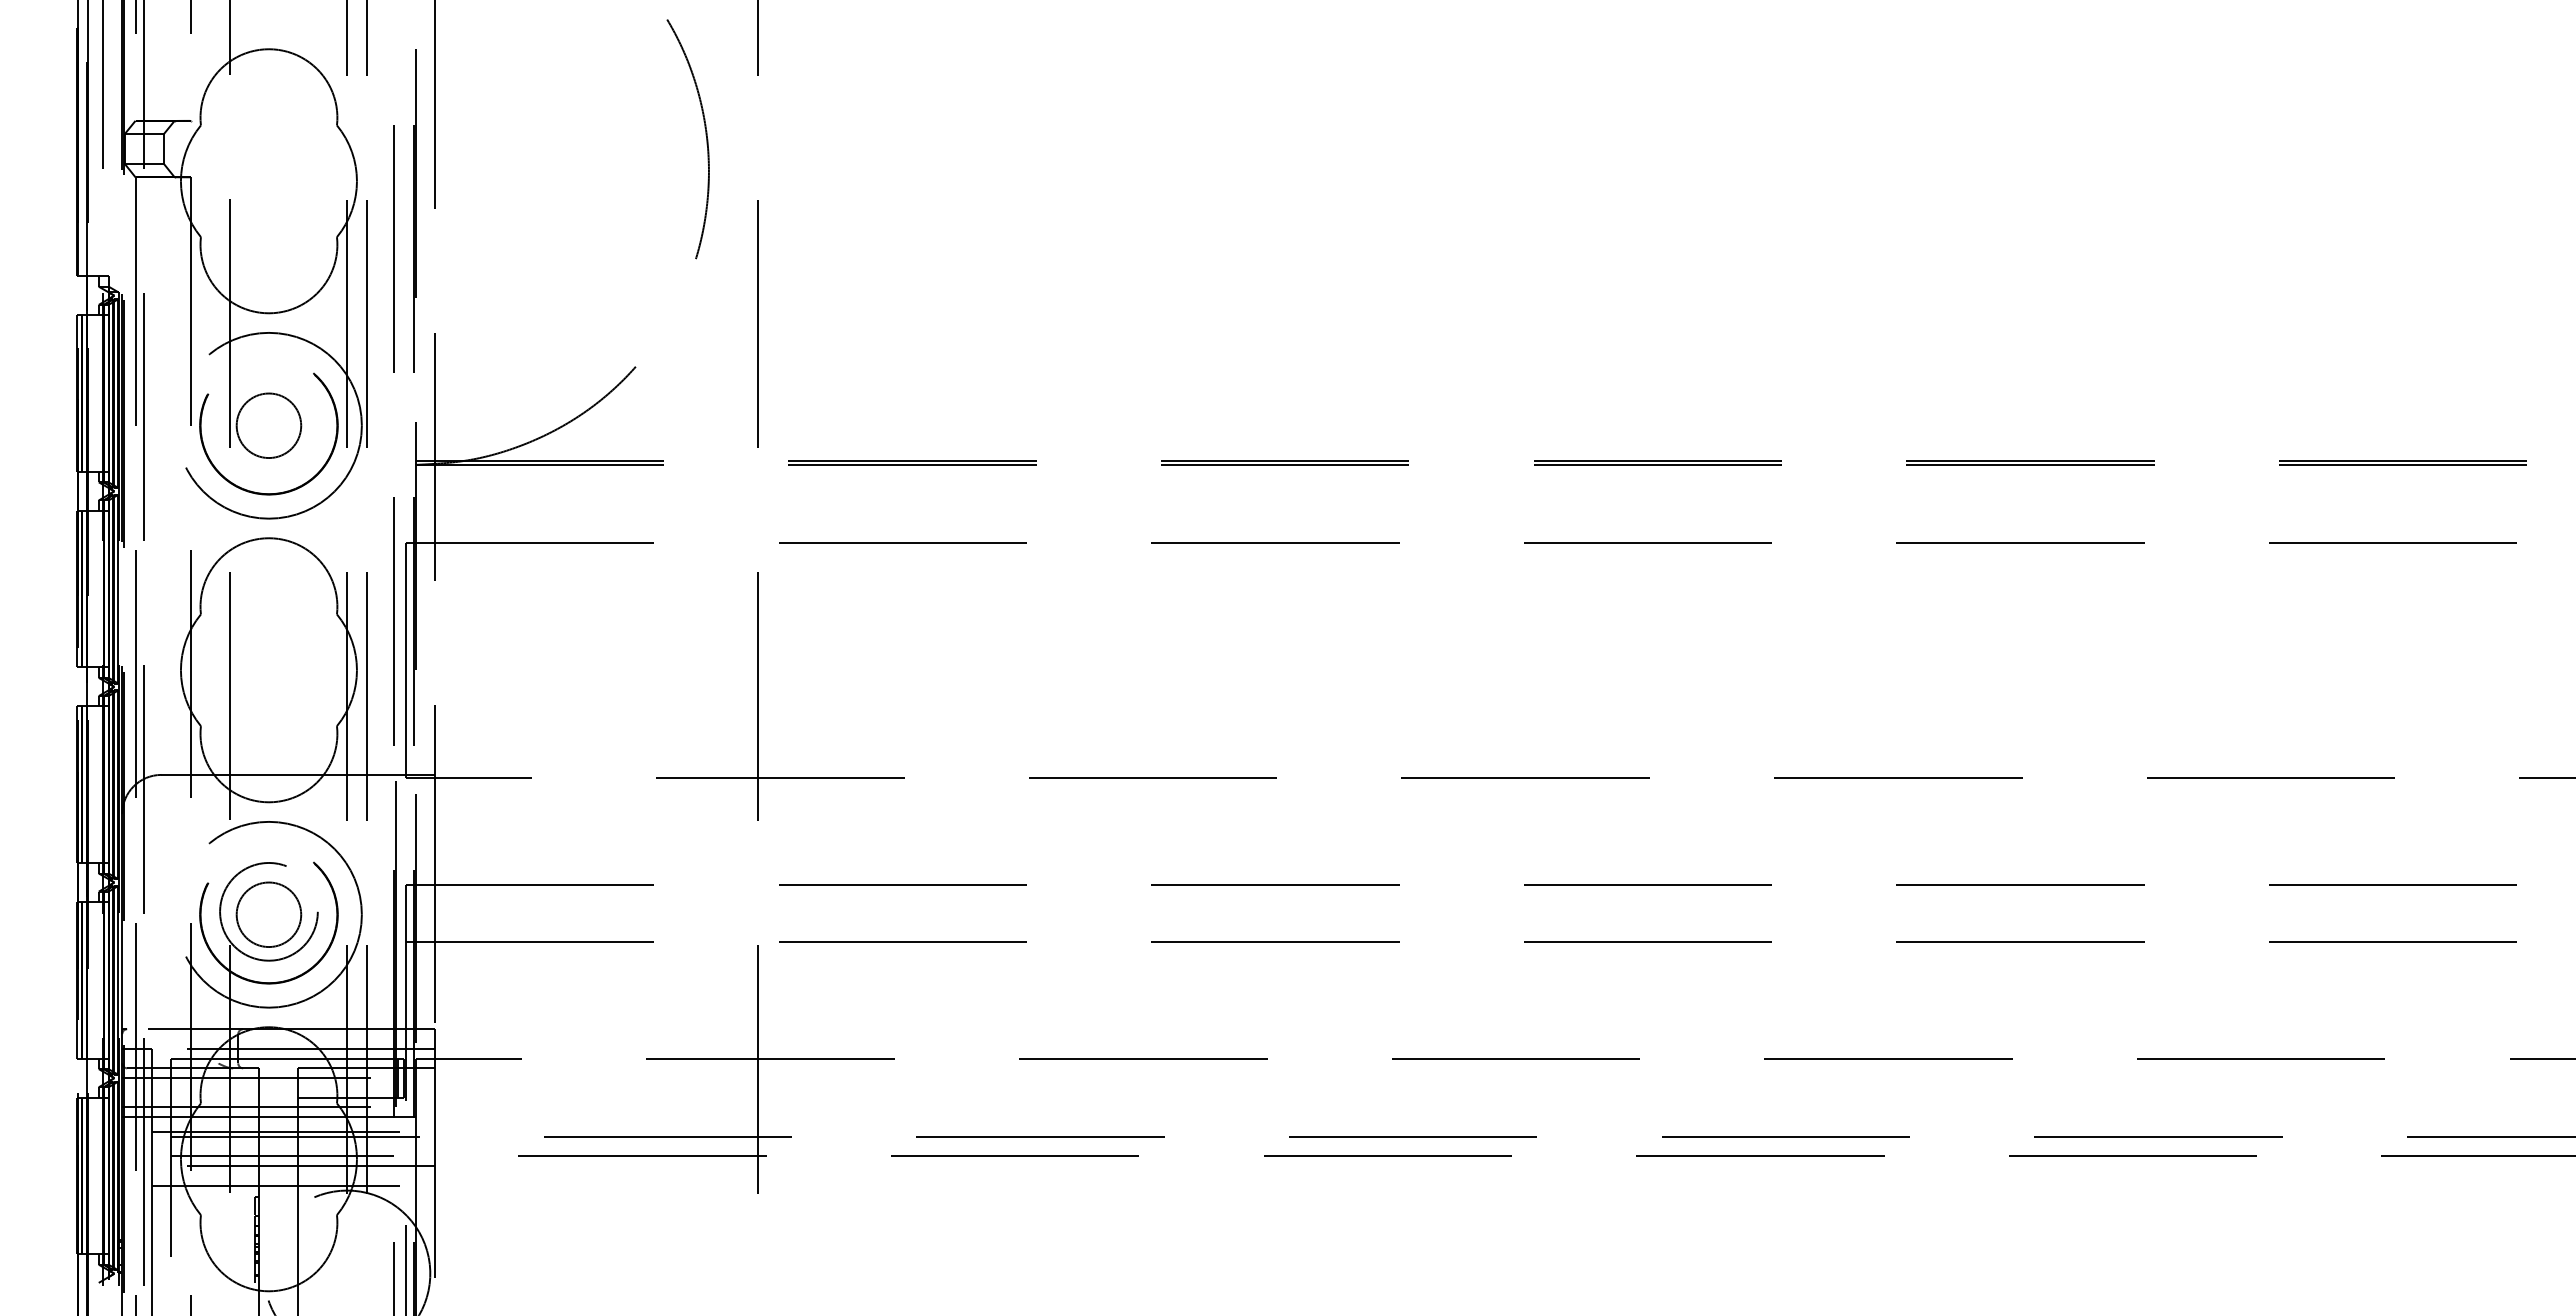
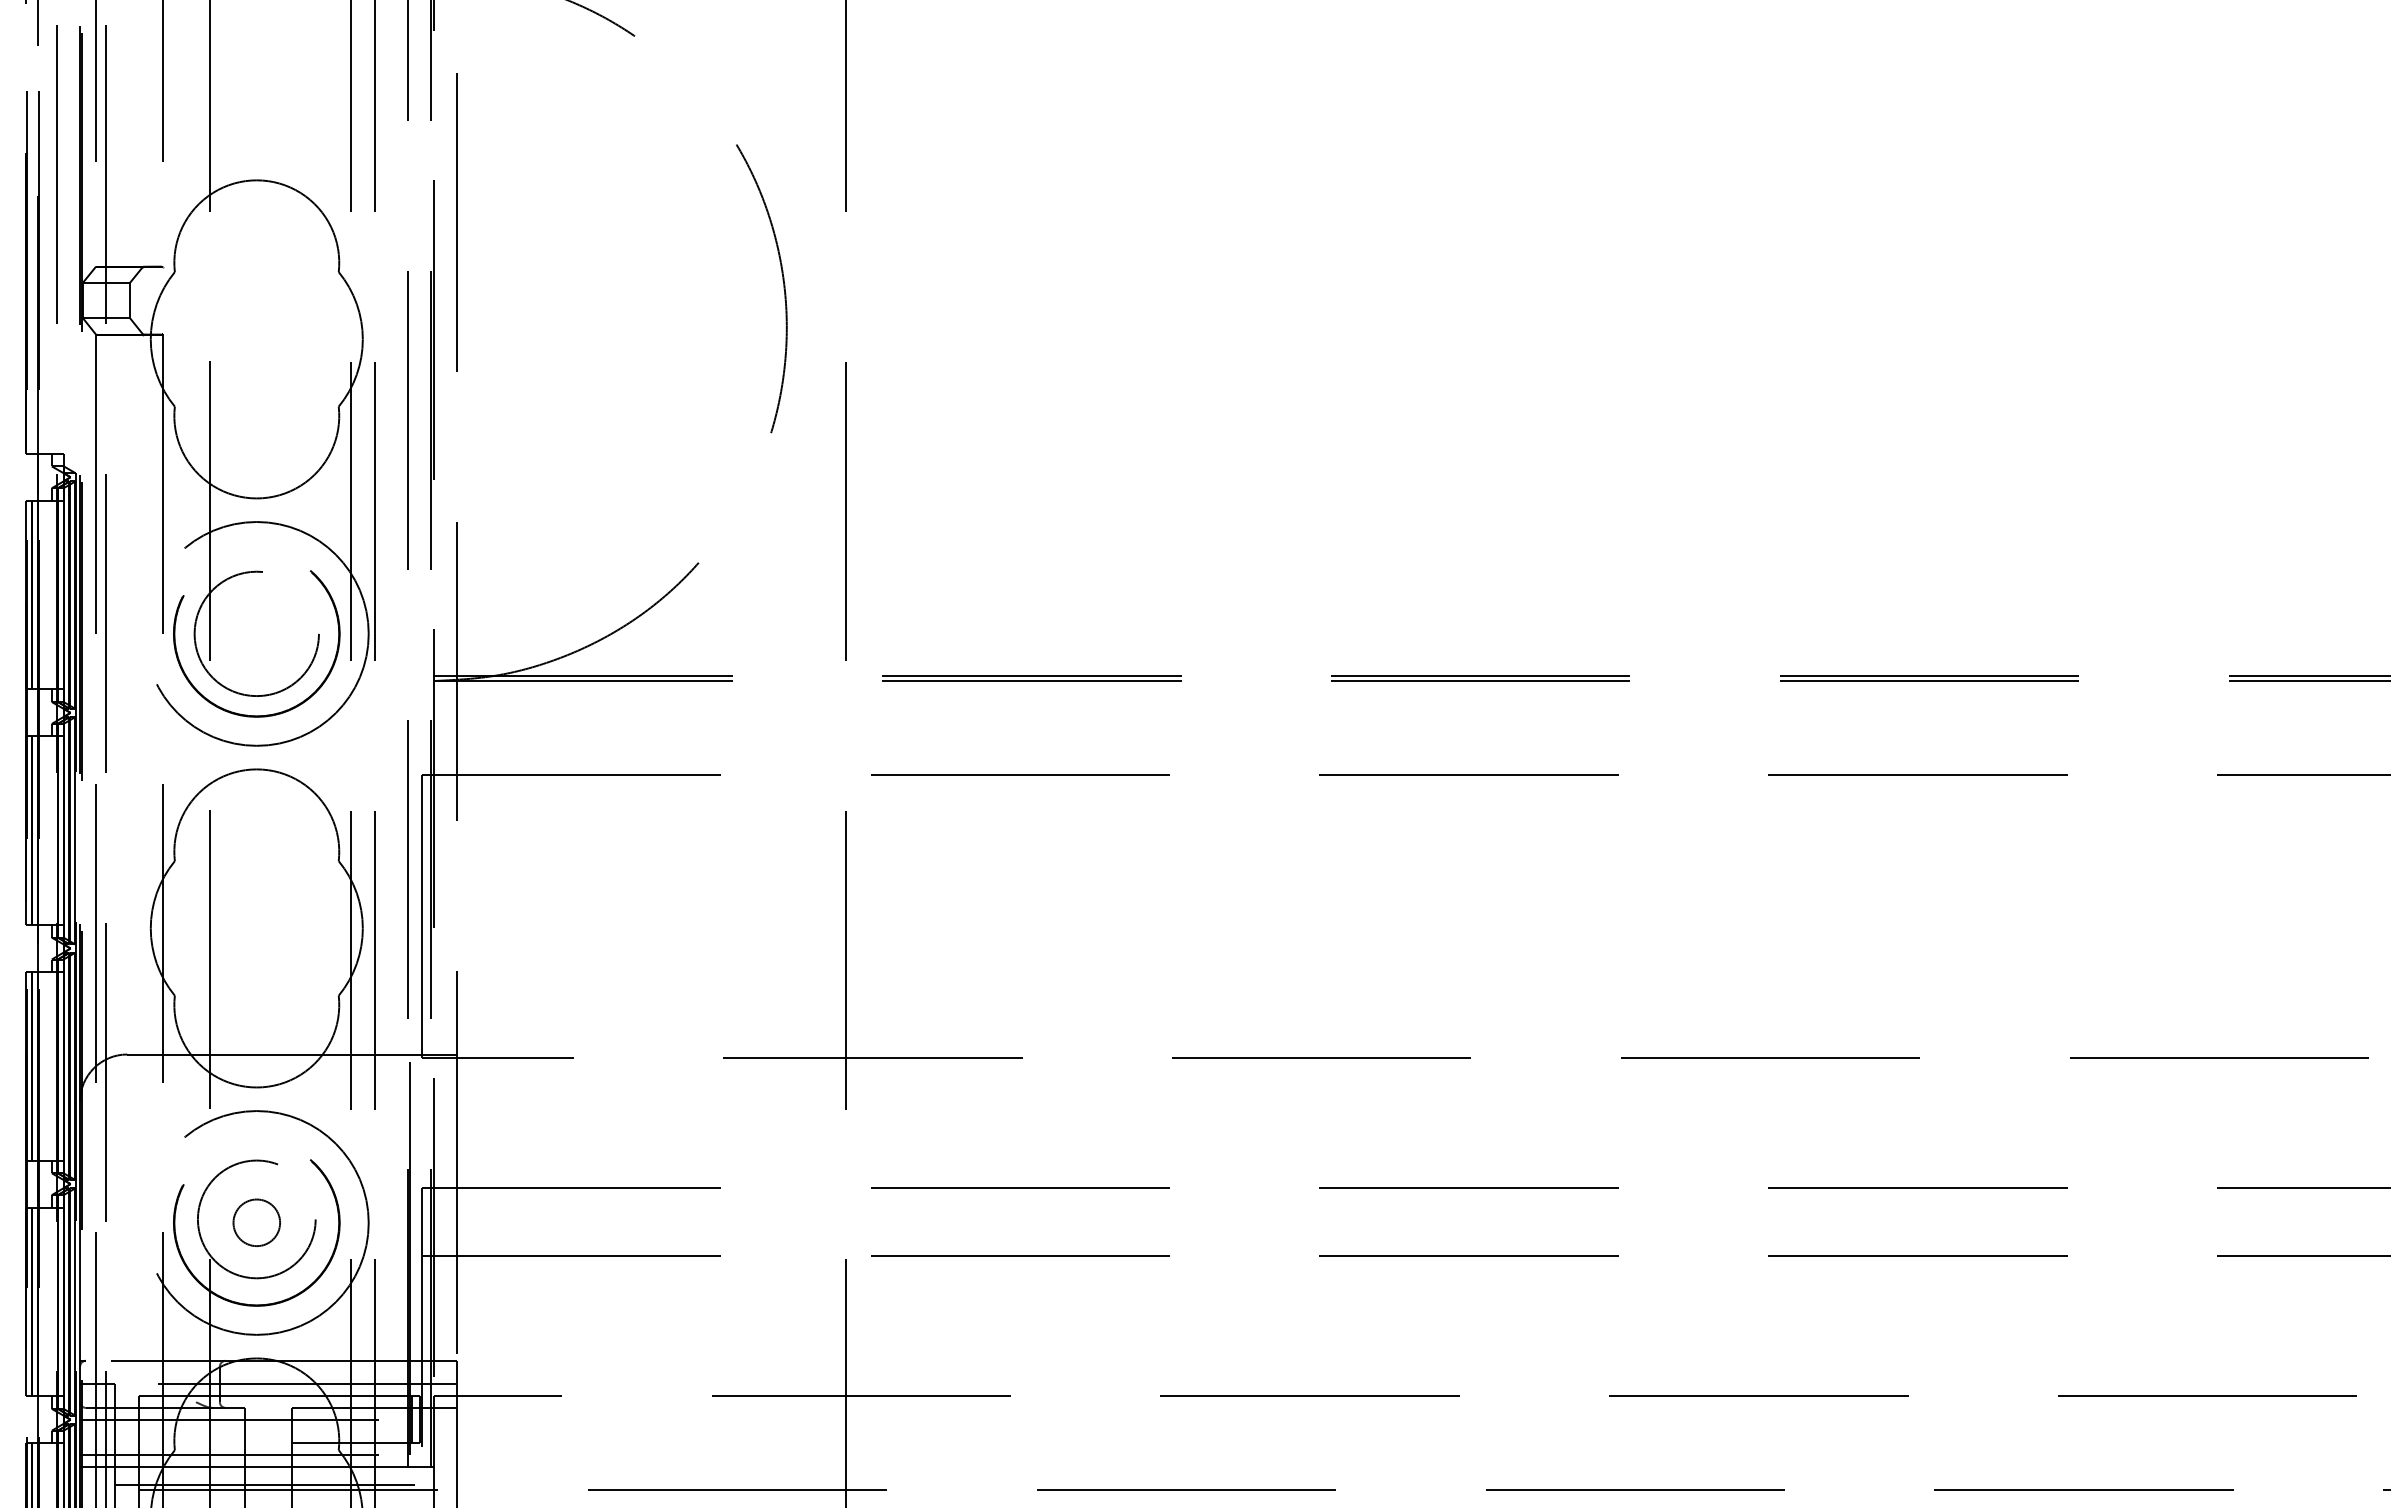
circle: (268, 425) -> (256, 633), size x1.6
circle: (268, 914) -> (256, 1222), size x0.6

